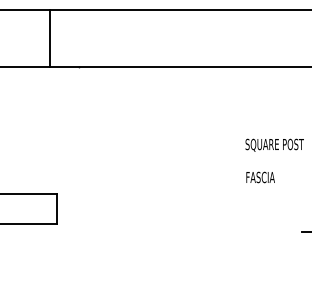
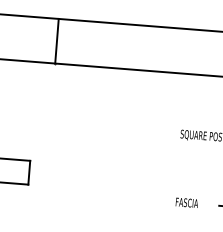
line: (49, 38) -> (56, 40), moved
text: (260, 177) -> (186, 202), moved

